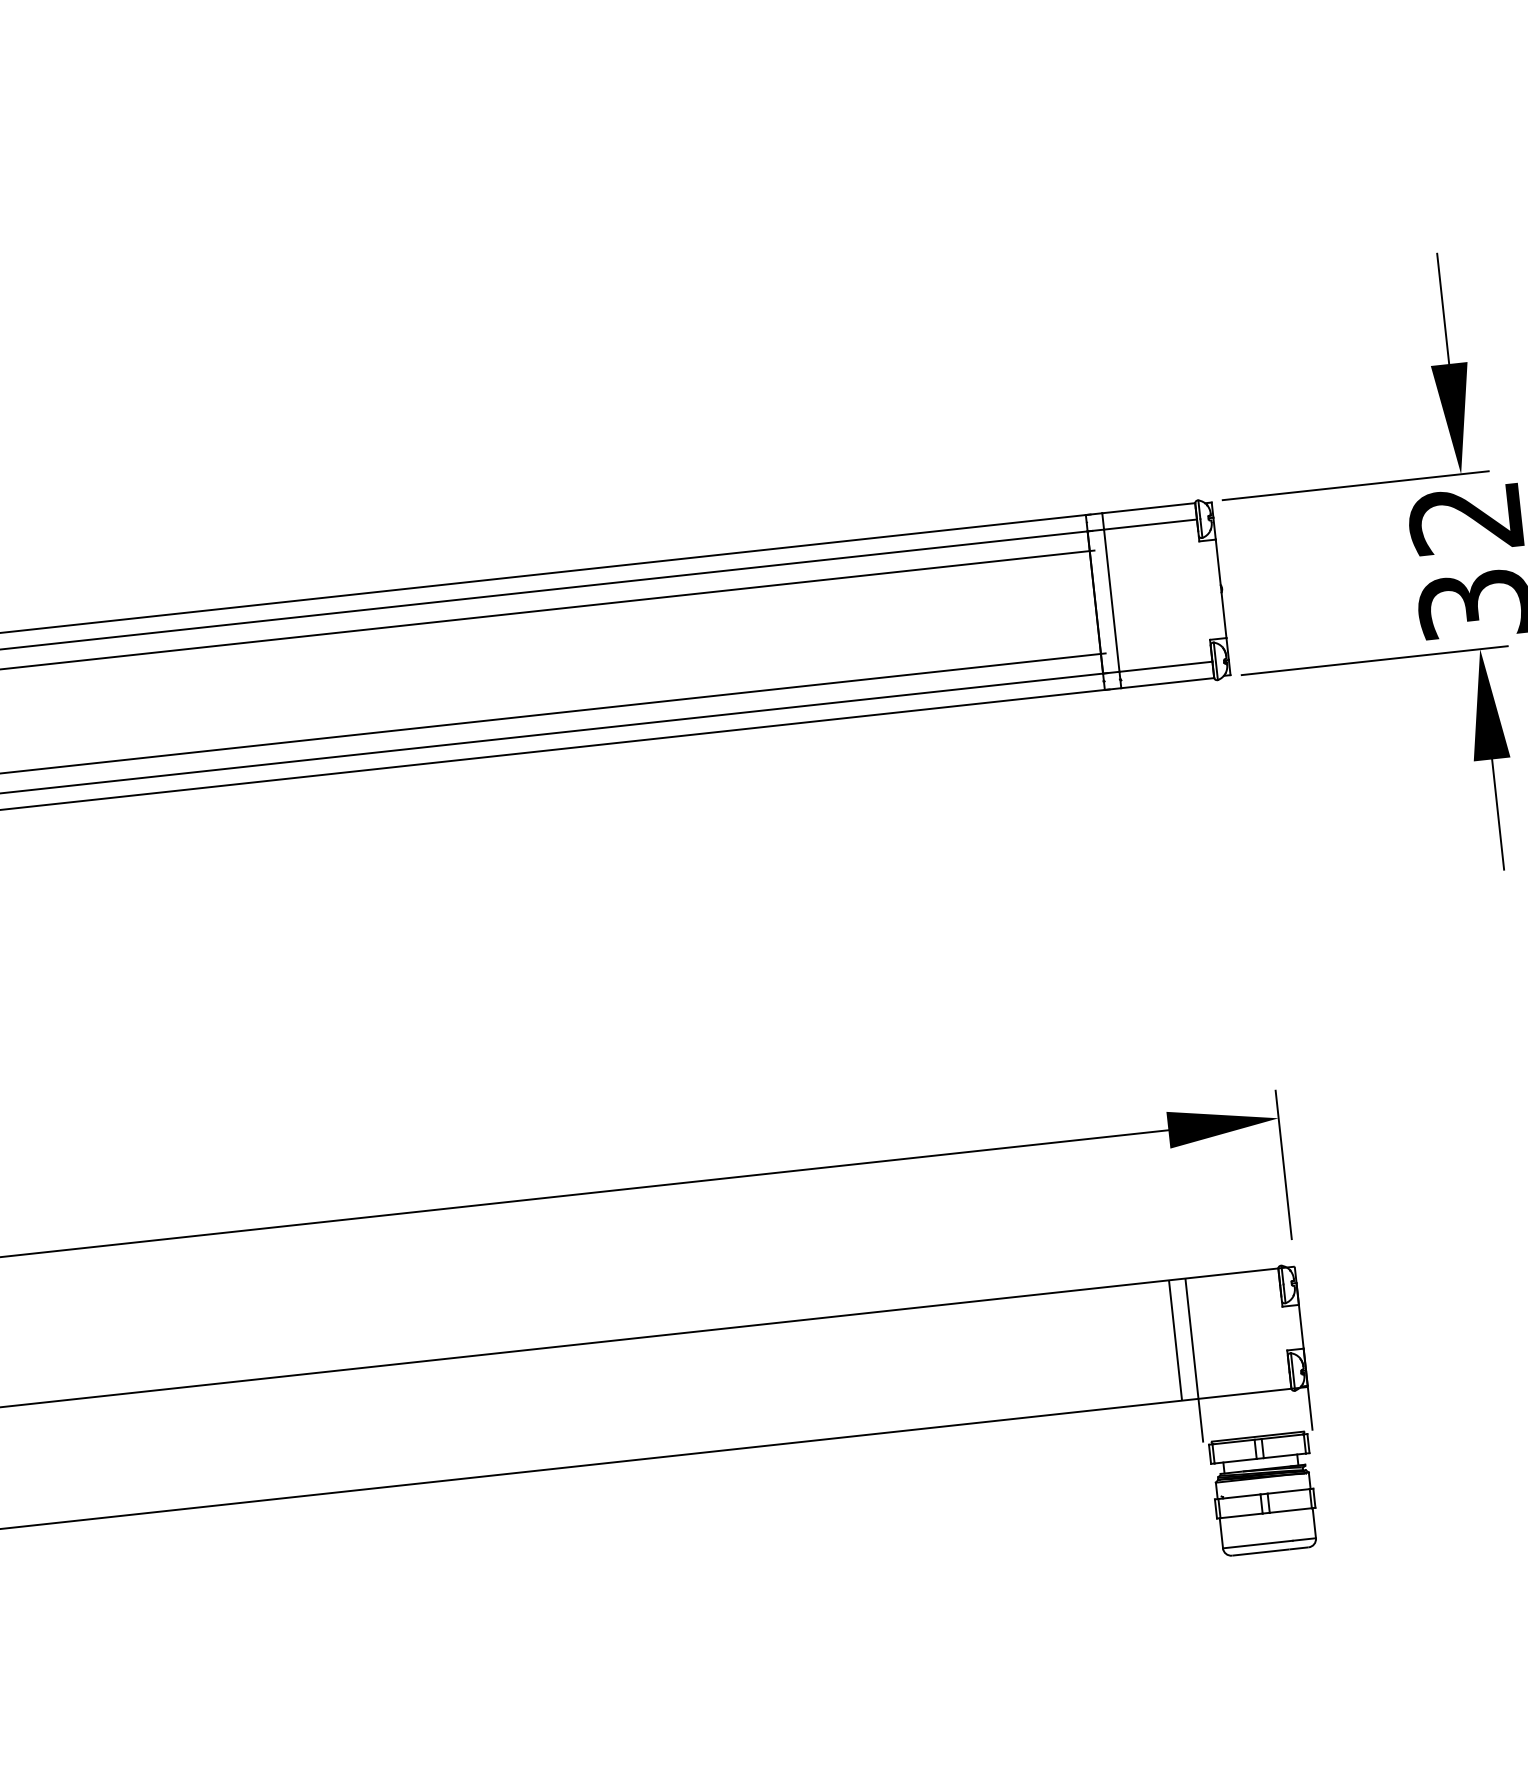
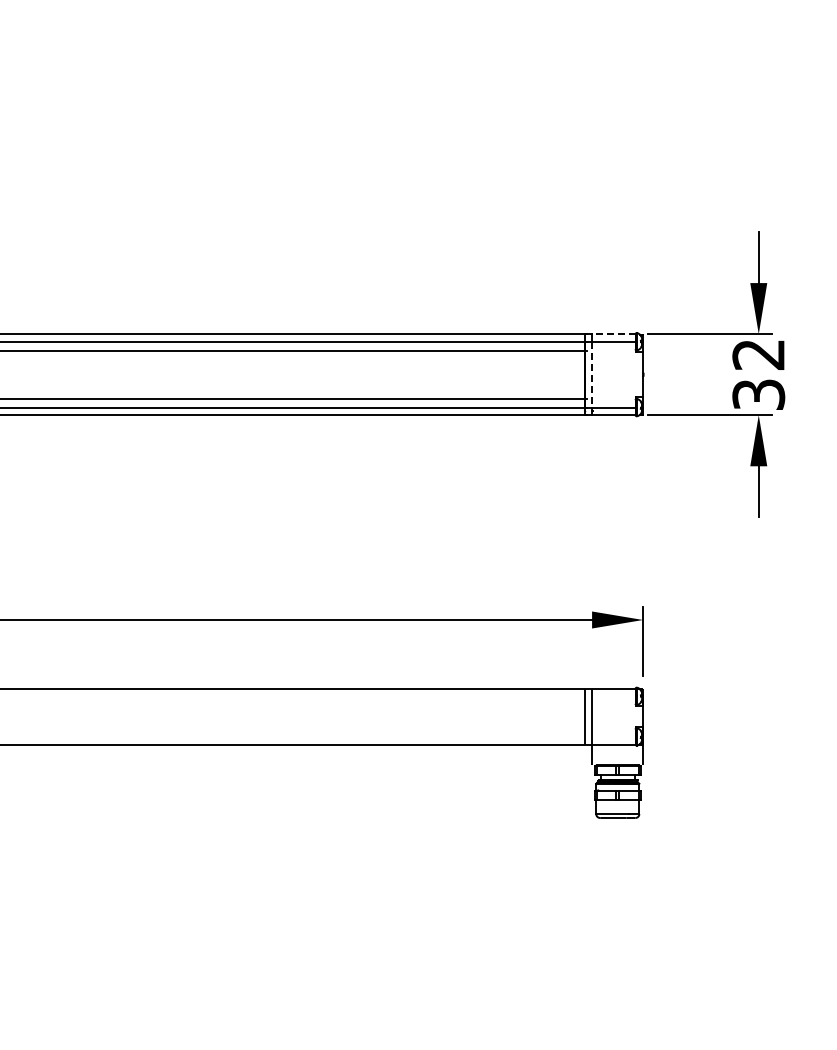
line: (1149, 508) -> (614, 334), solid -> dashed
line: (1111, 600) -> (592, 374), solid -> dashed

